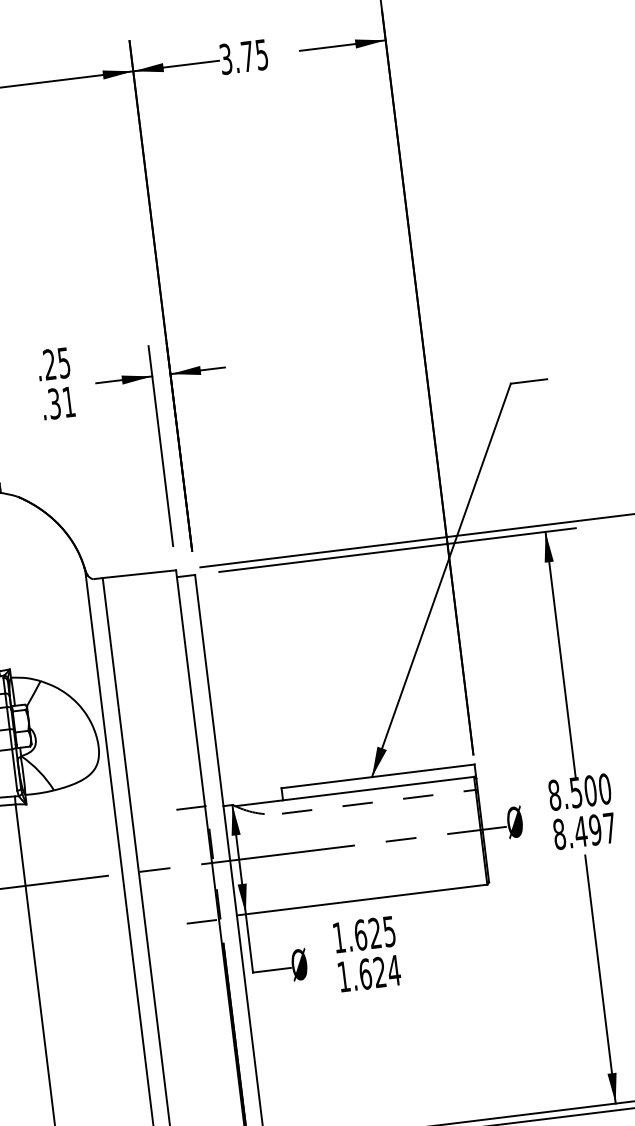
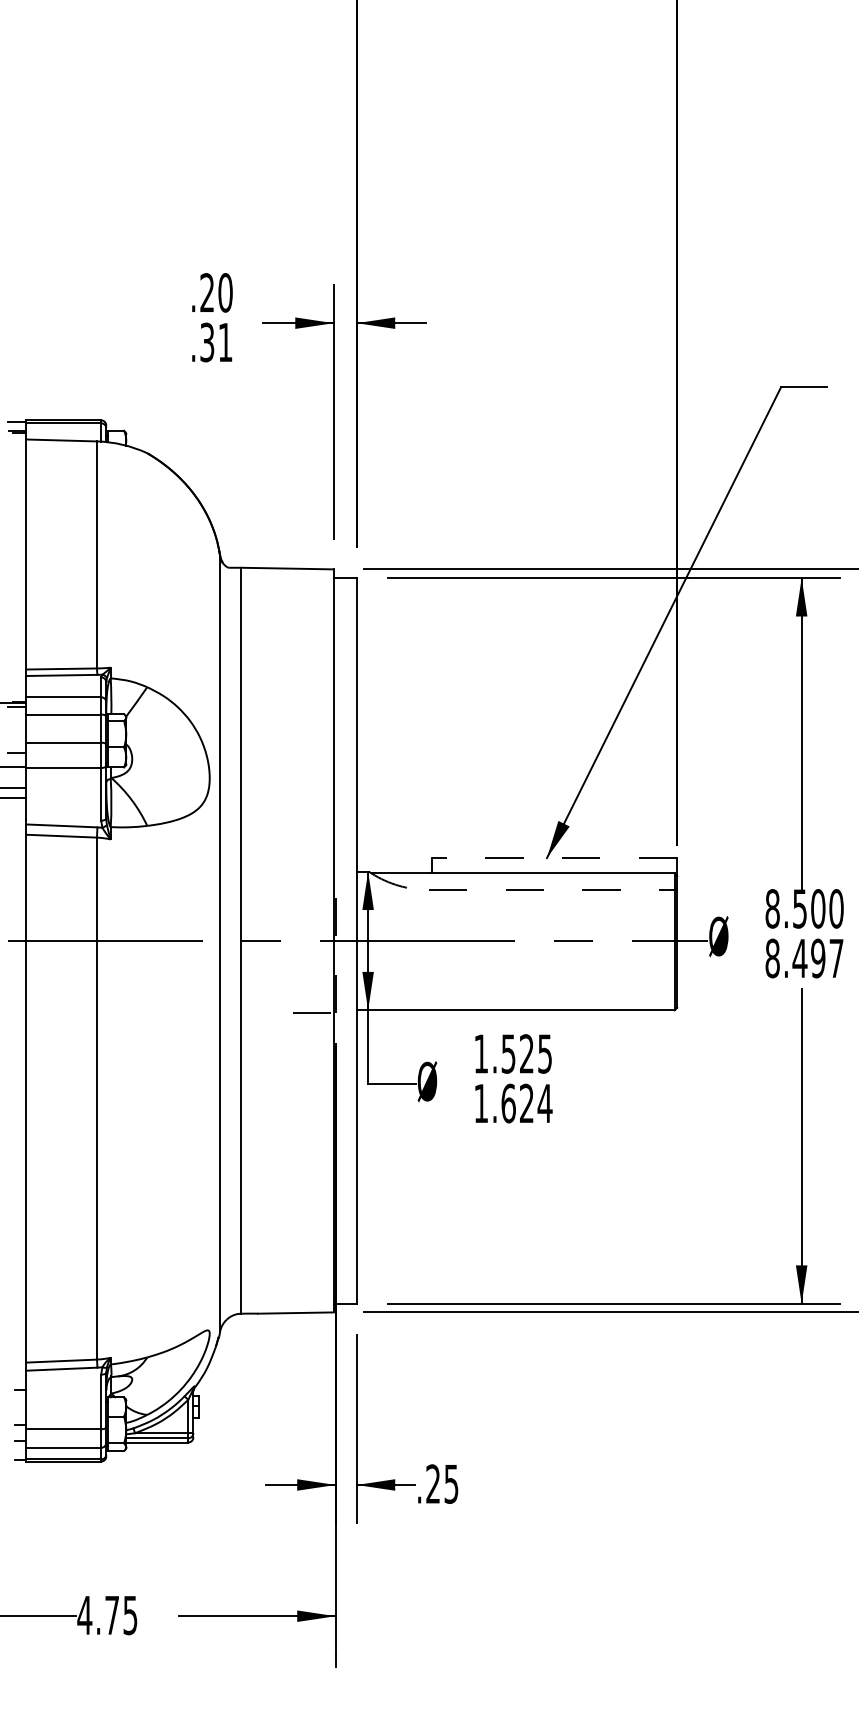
text: (64, 362) -> (225, 292), .25 -> .20
line: (377, 776) -> (554, 858), solid -> dashed
line: (189, 807) -> (313, 868), removed
text: (360, 934) -> (508, 1053), 1.625 -> 1.525

